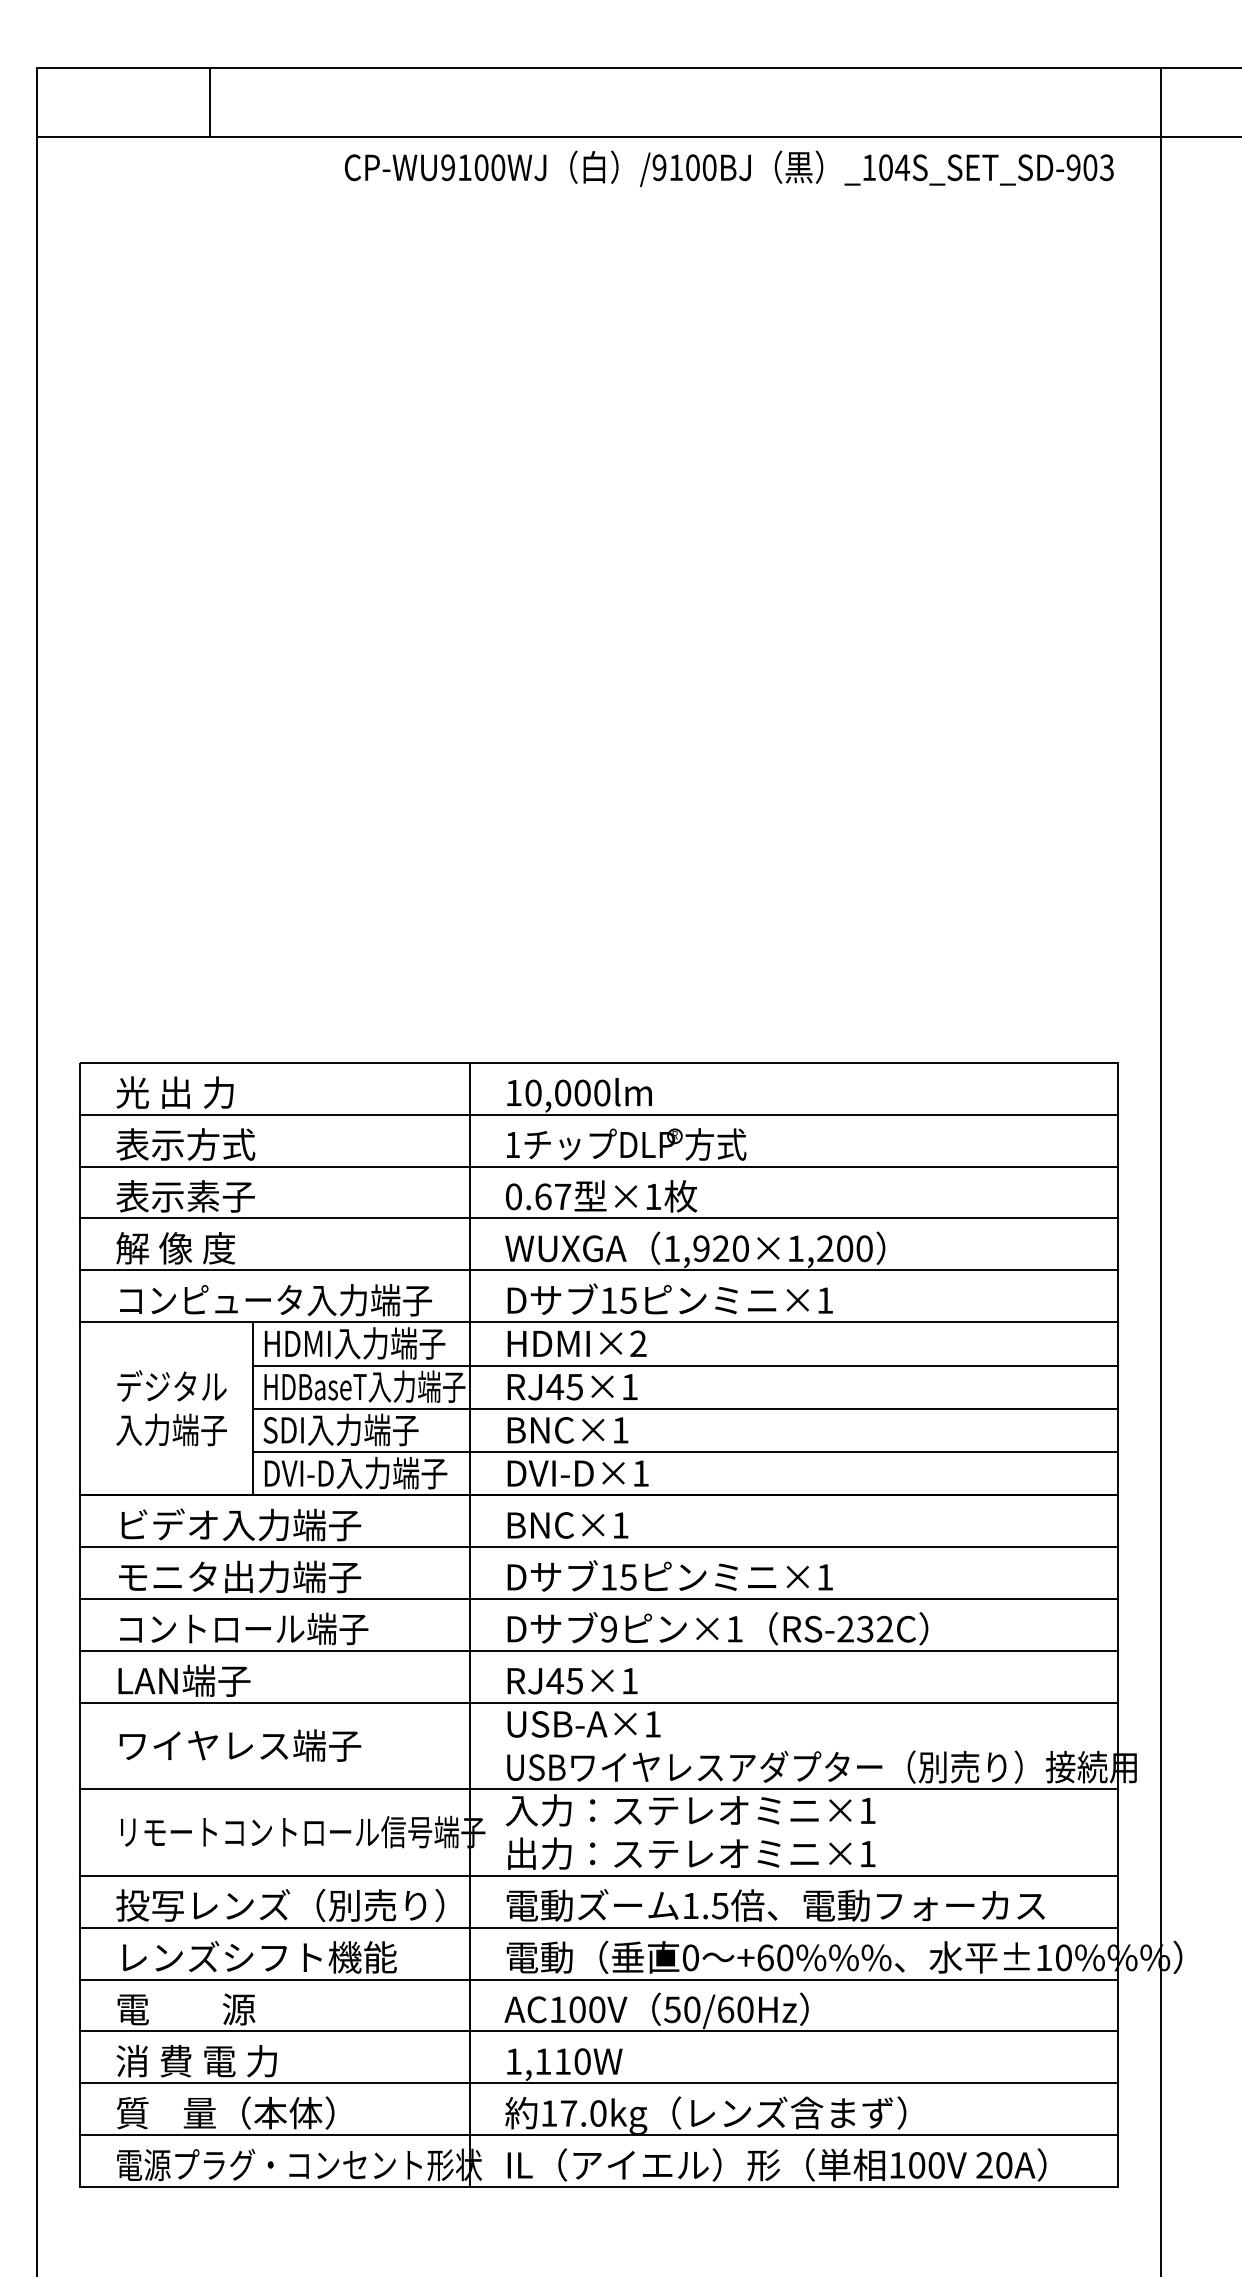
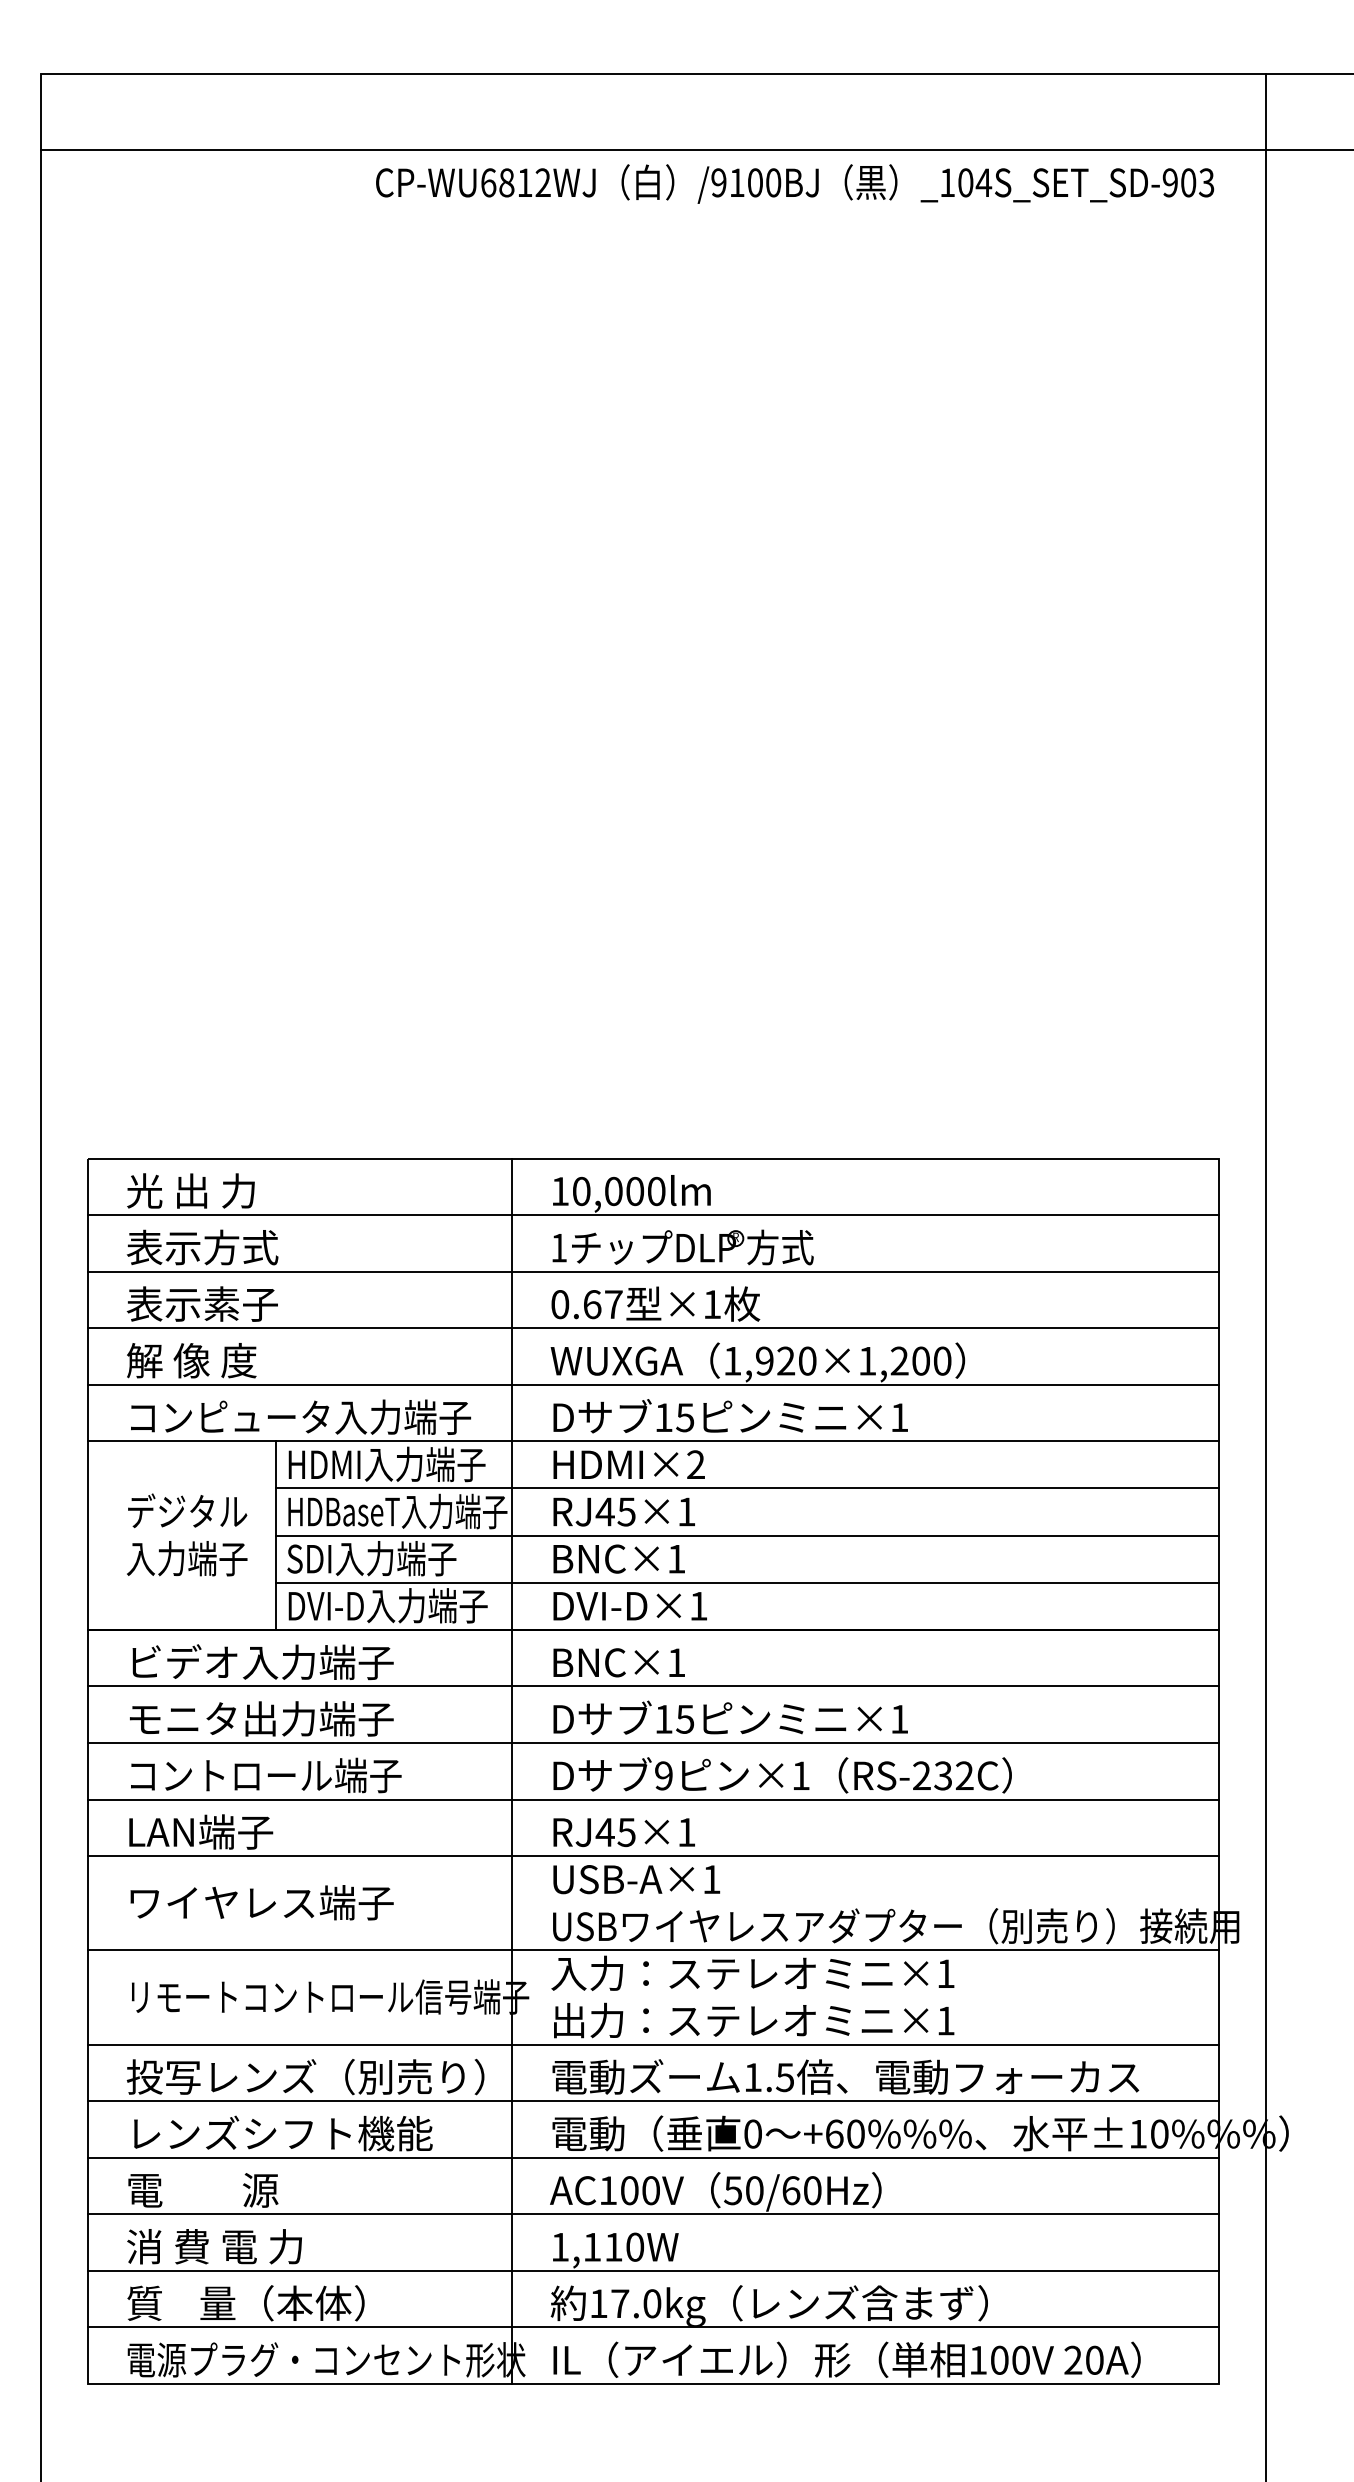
line: (210, 102) -> (229, 111), removed
text: (473, 167) -> (516, 182), CP-WU9100WJ -> CP-WU6812WJ

